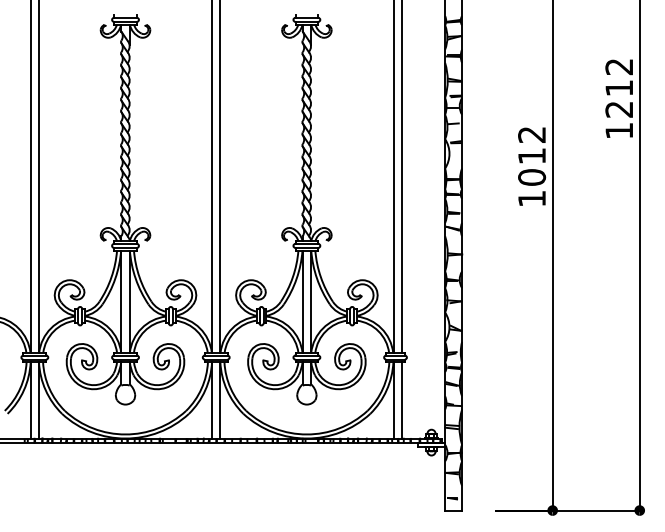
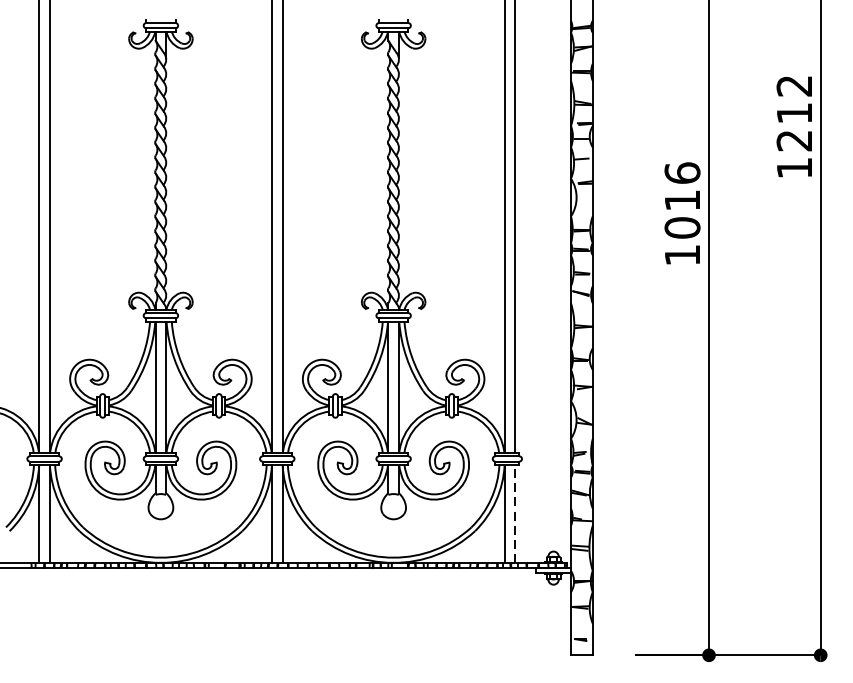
text: (532, 134) -> (683, 172), 1012 -> 1016
line: (401, 399) -> (515, 512), solid -> dashed

